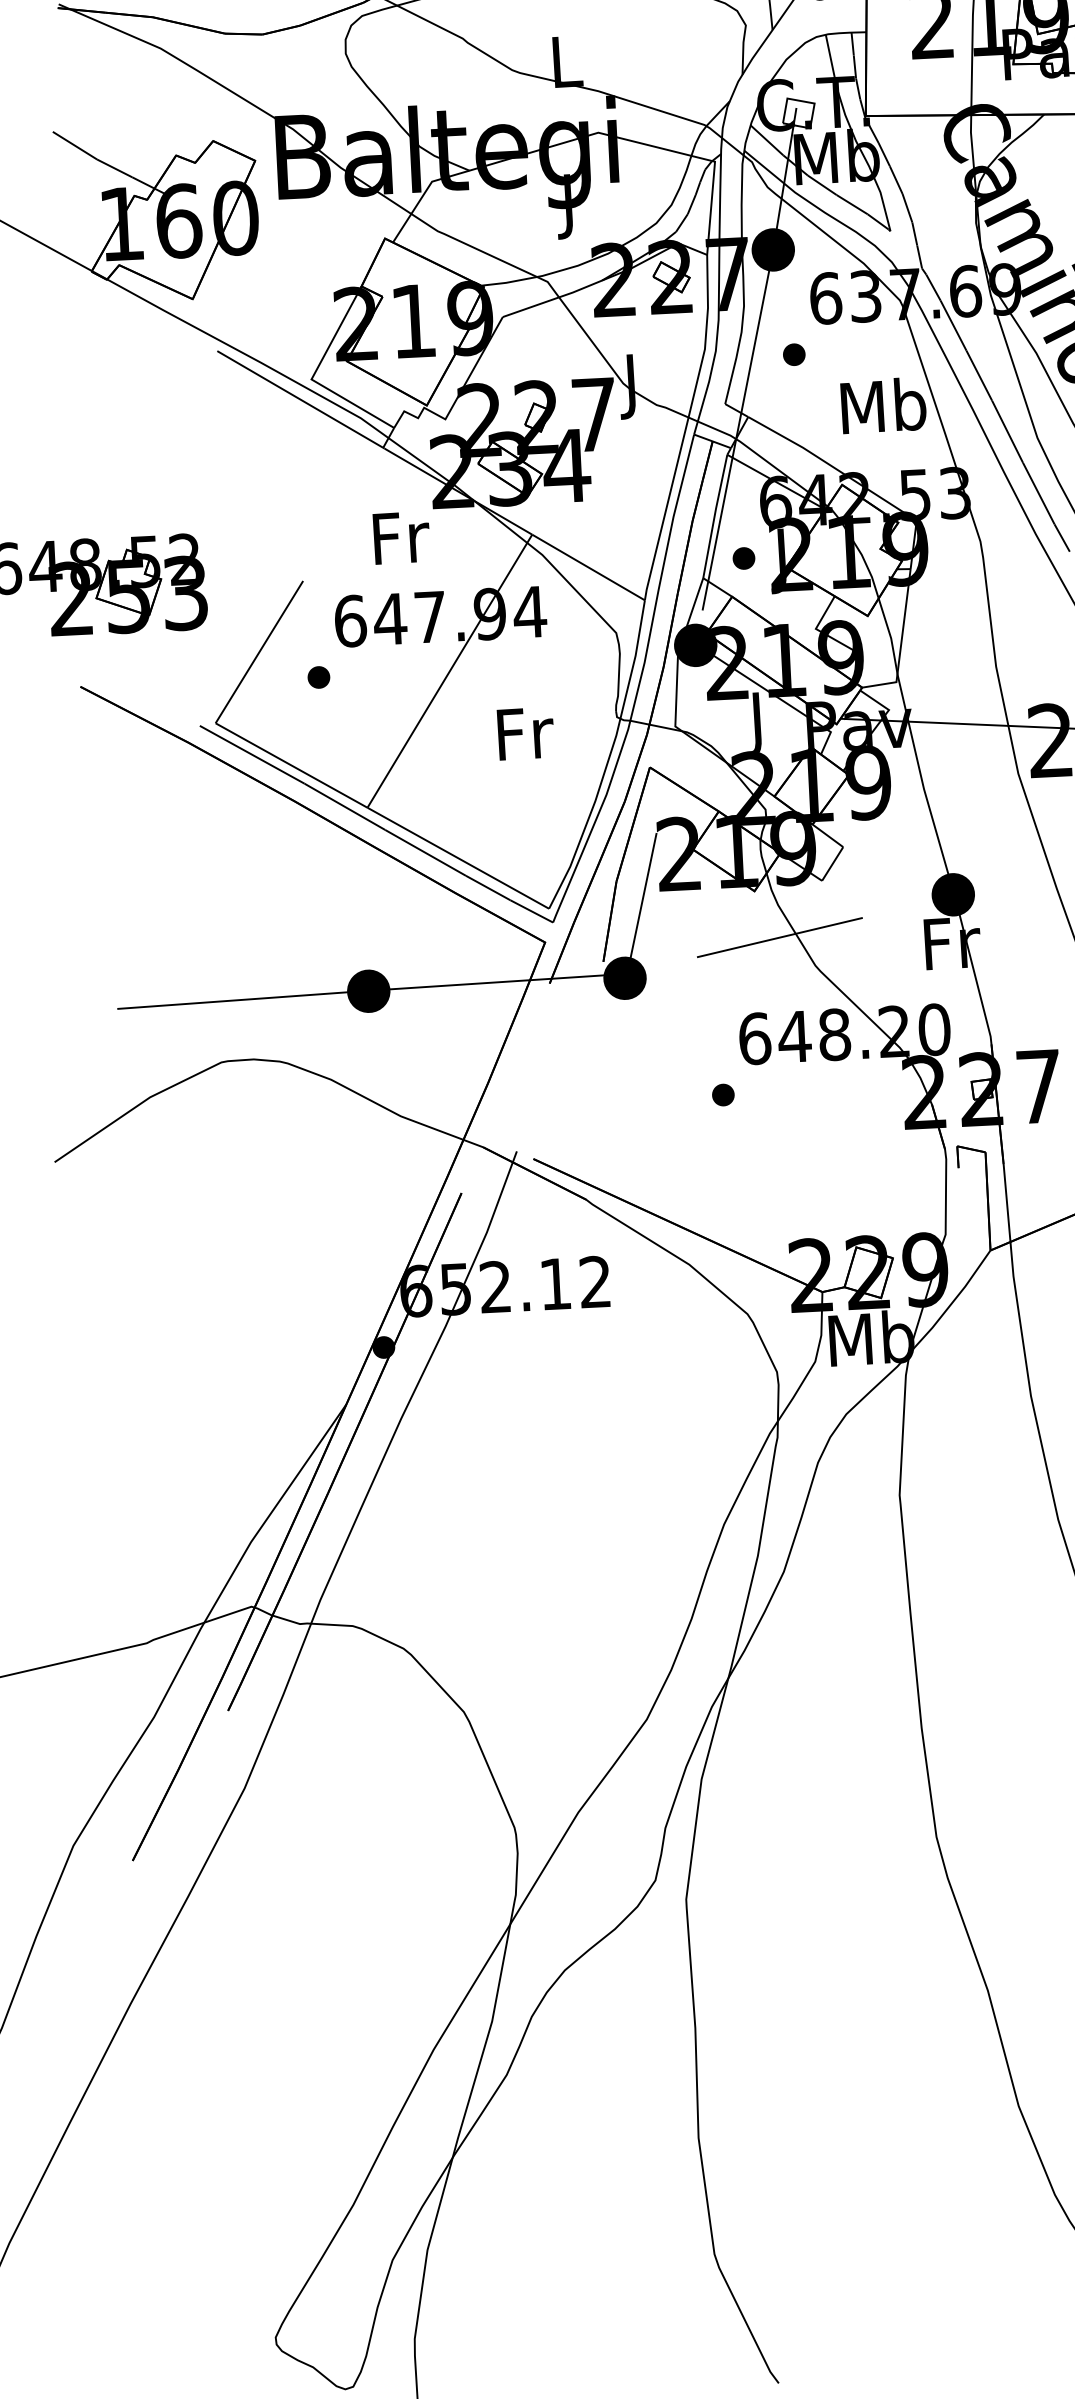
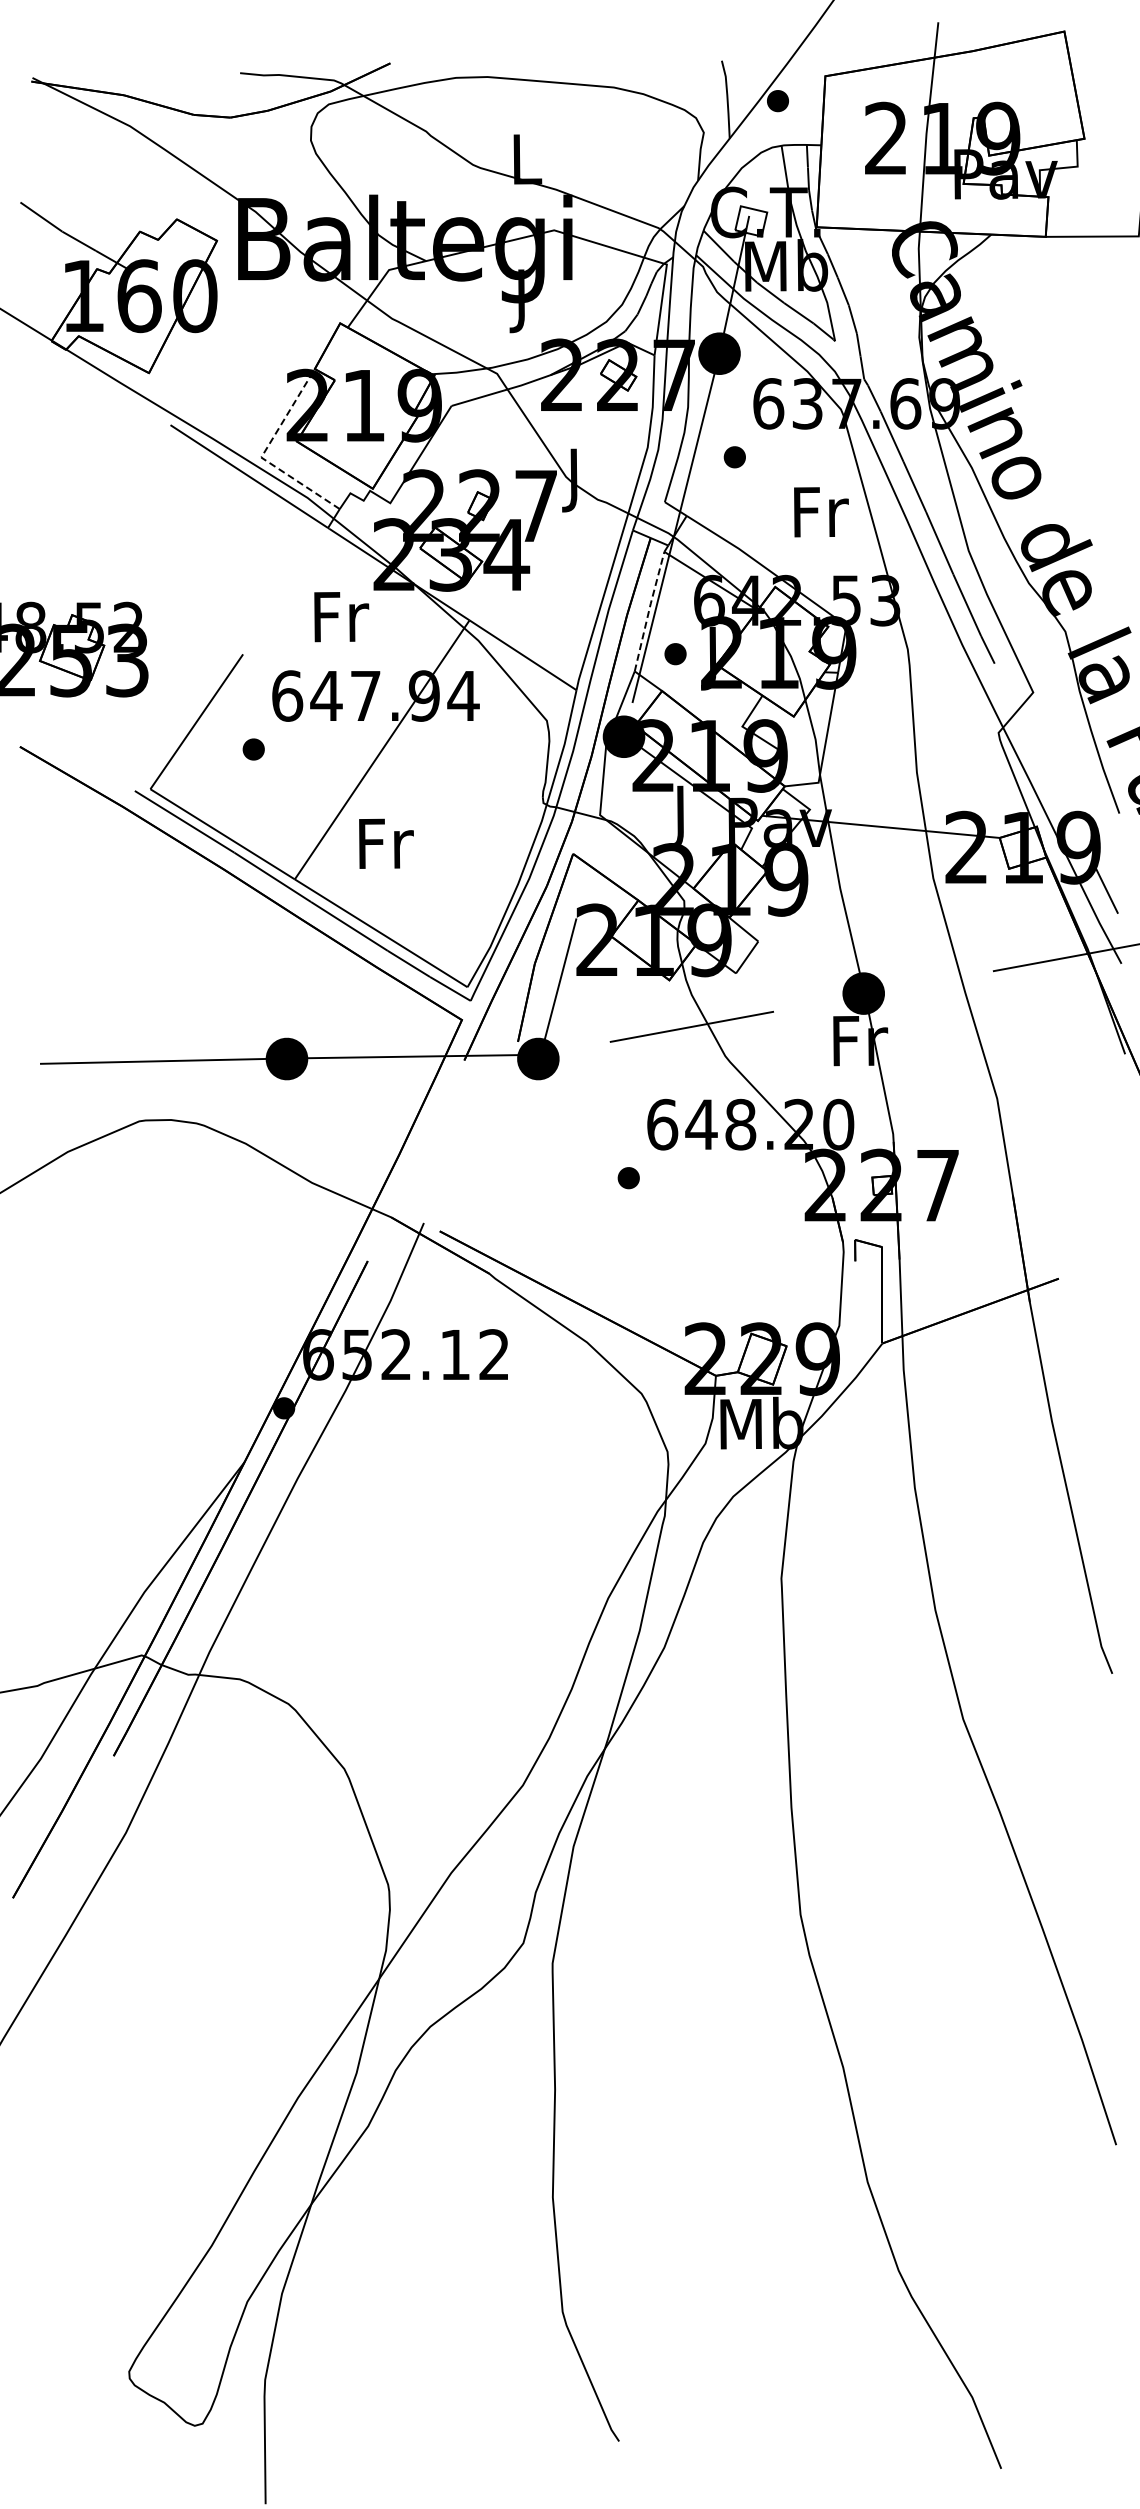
line: (313, 375) -> (263, 453), solid -> dashed
text: (883, 405) -> (819, 511), Mb -> Fr
line: (715, 515) -> (649, 610), solid -> dashed
text: (525, 733) -> (386, 843), moved

